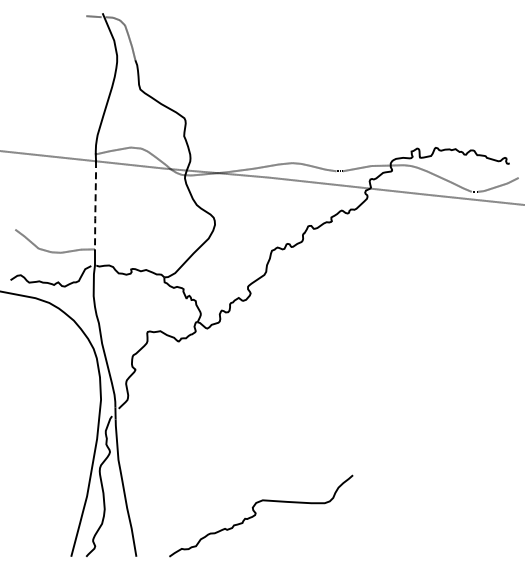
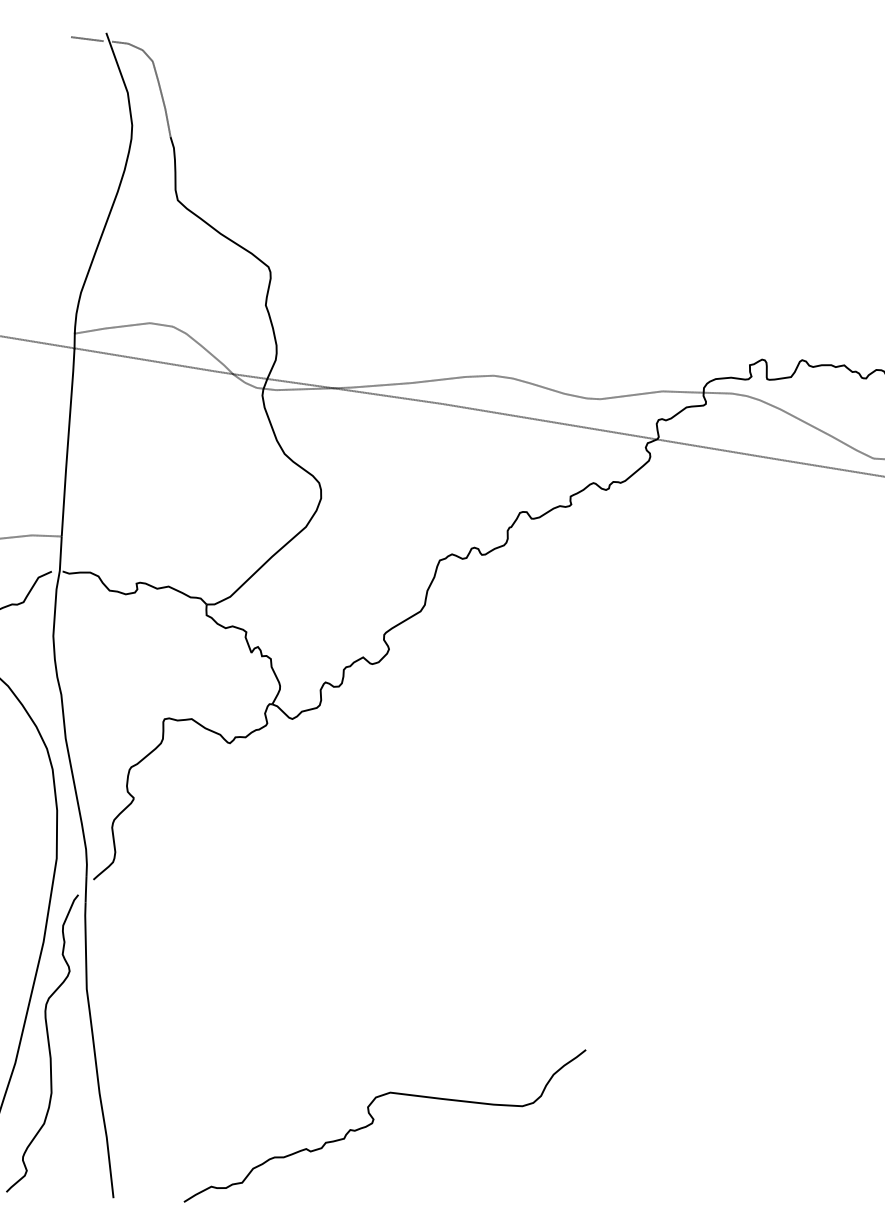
line: (95, 205) -> (68, 442), dashed -> solid

